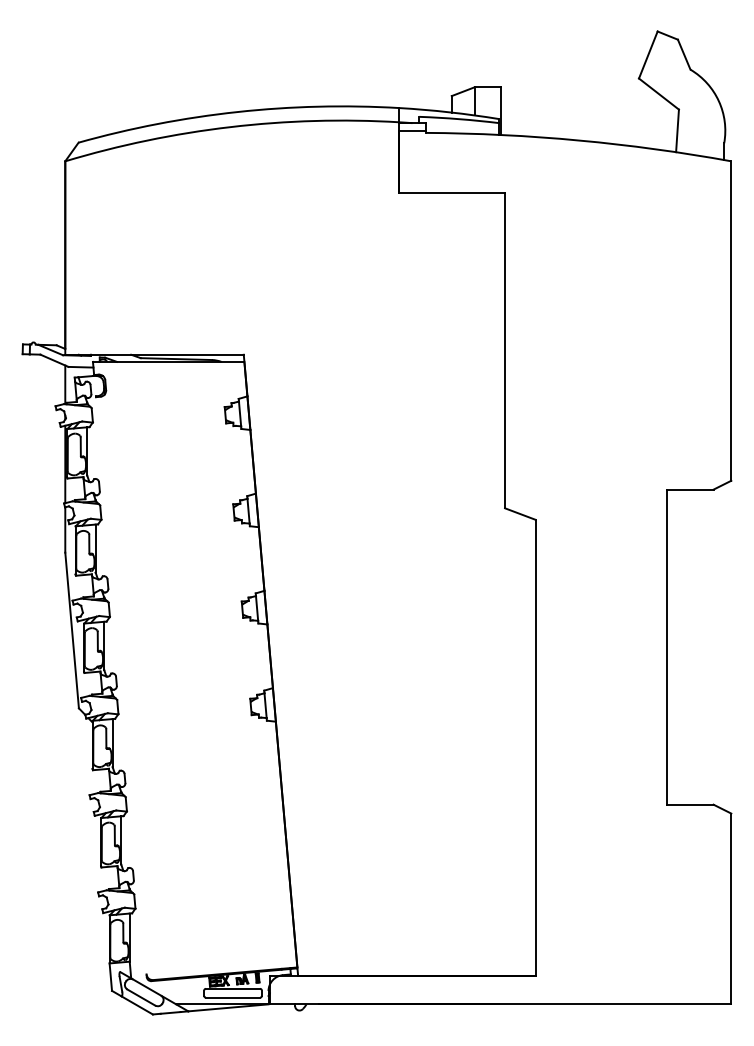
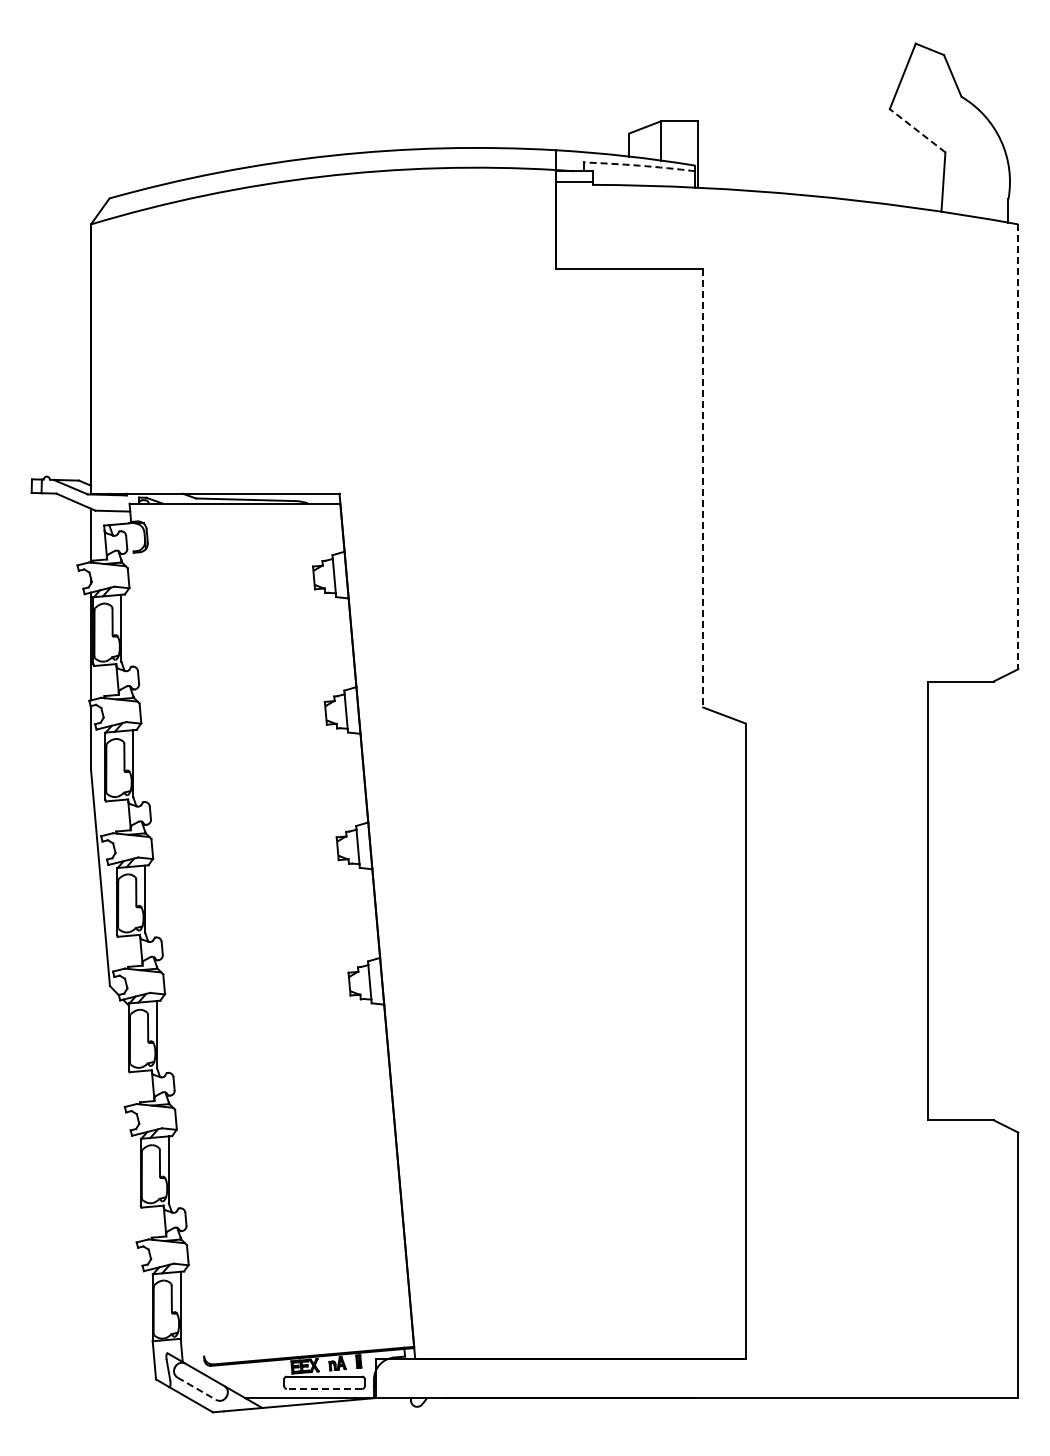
line: (658, 93) -> (917, 130), solid -> dashed
arc: (459, 119) -> (639, 165), solid -> dashed
line: (731, 321) -> (1018, 447), solid -> dashed
line: (505, 350) -> (703, 488), solid -> dashed
line: (233, 997) -> (324, 1388), solid -> dashed
line: (141, 998) -> (197, 1389), solid -> dashed

